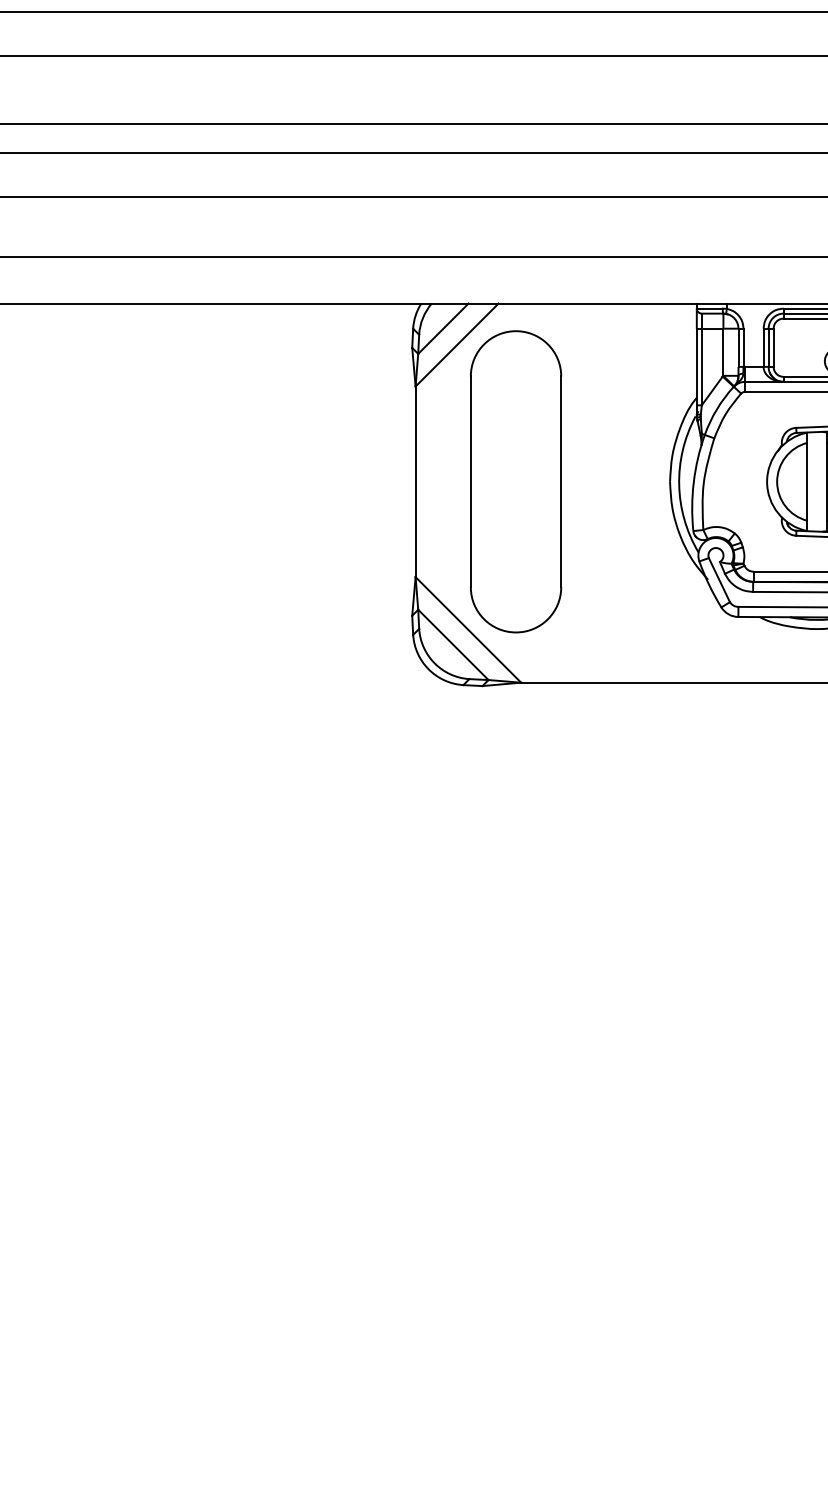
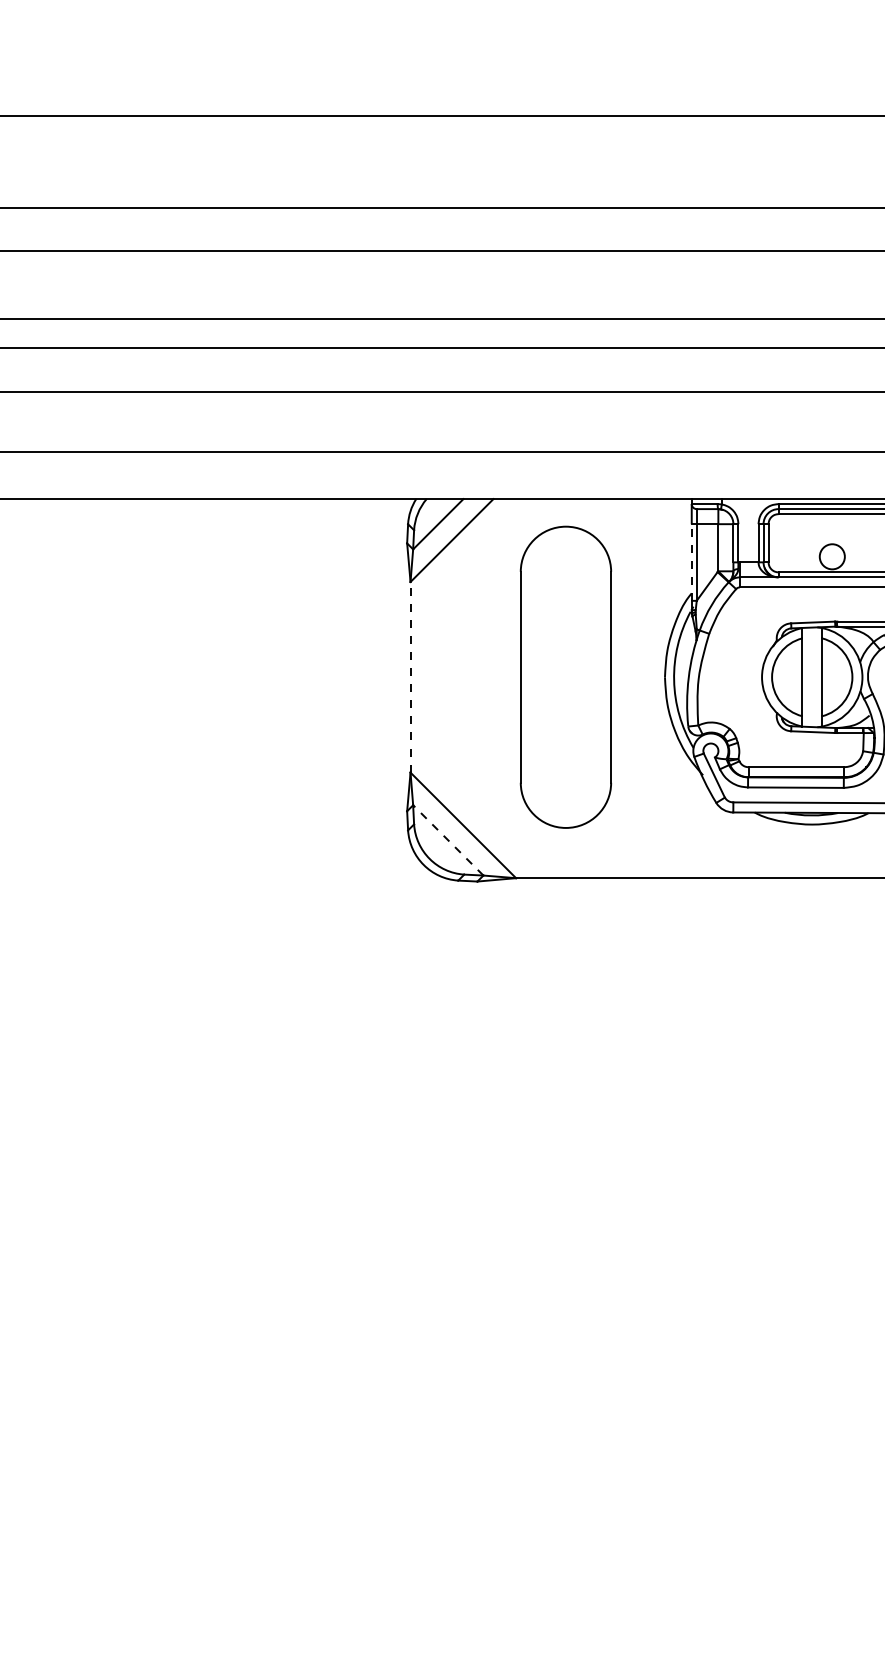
line: (696, 367) -> (691, 562), solid -> dashed
line: (415, 481) -> (410, 676), solid -> dashed
part: (515, 481) -> (565, 676), moved
line: (453, 645) -> (448, 840), solid -> dashed

